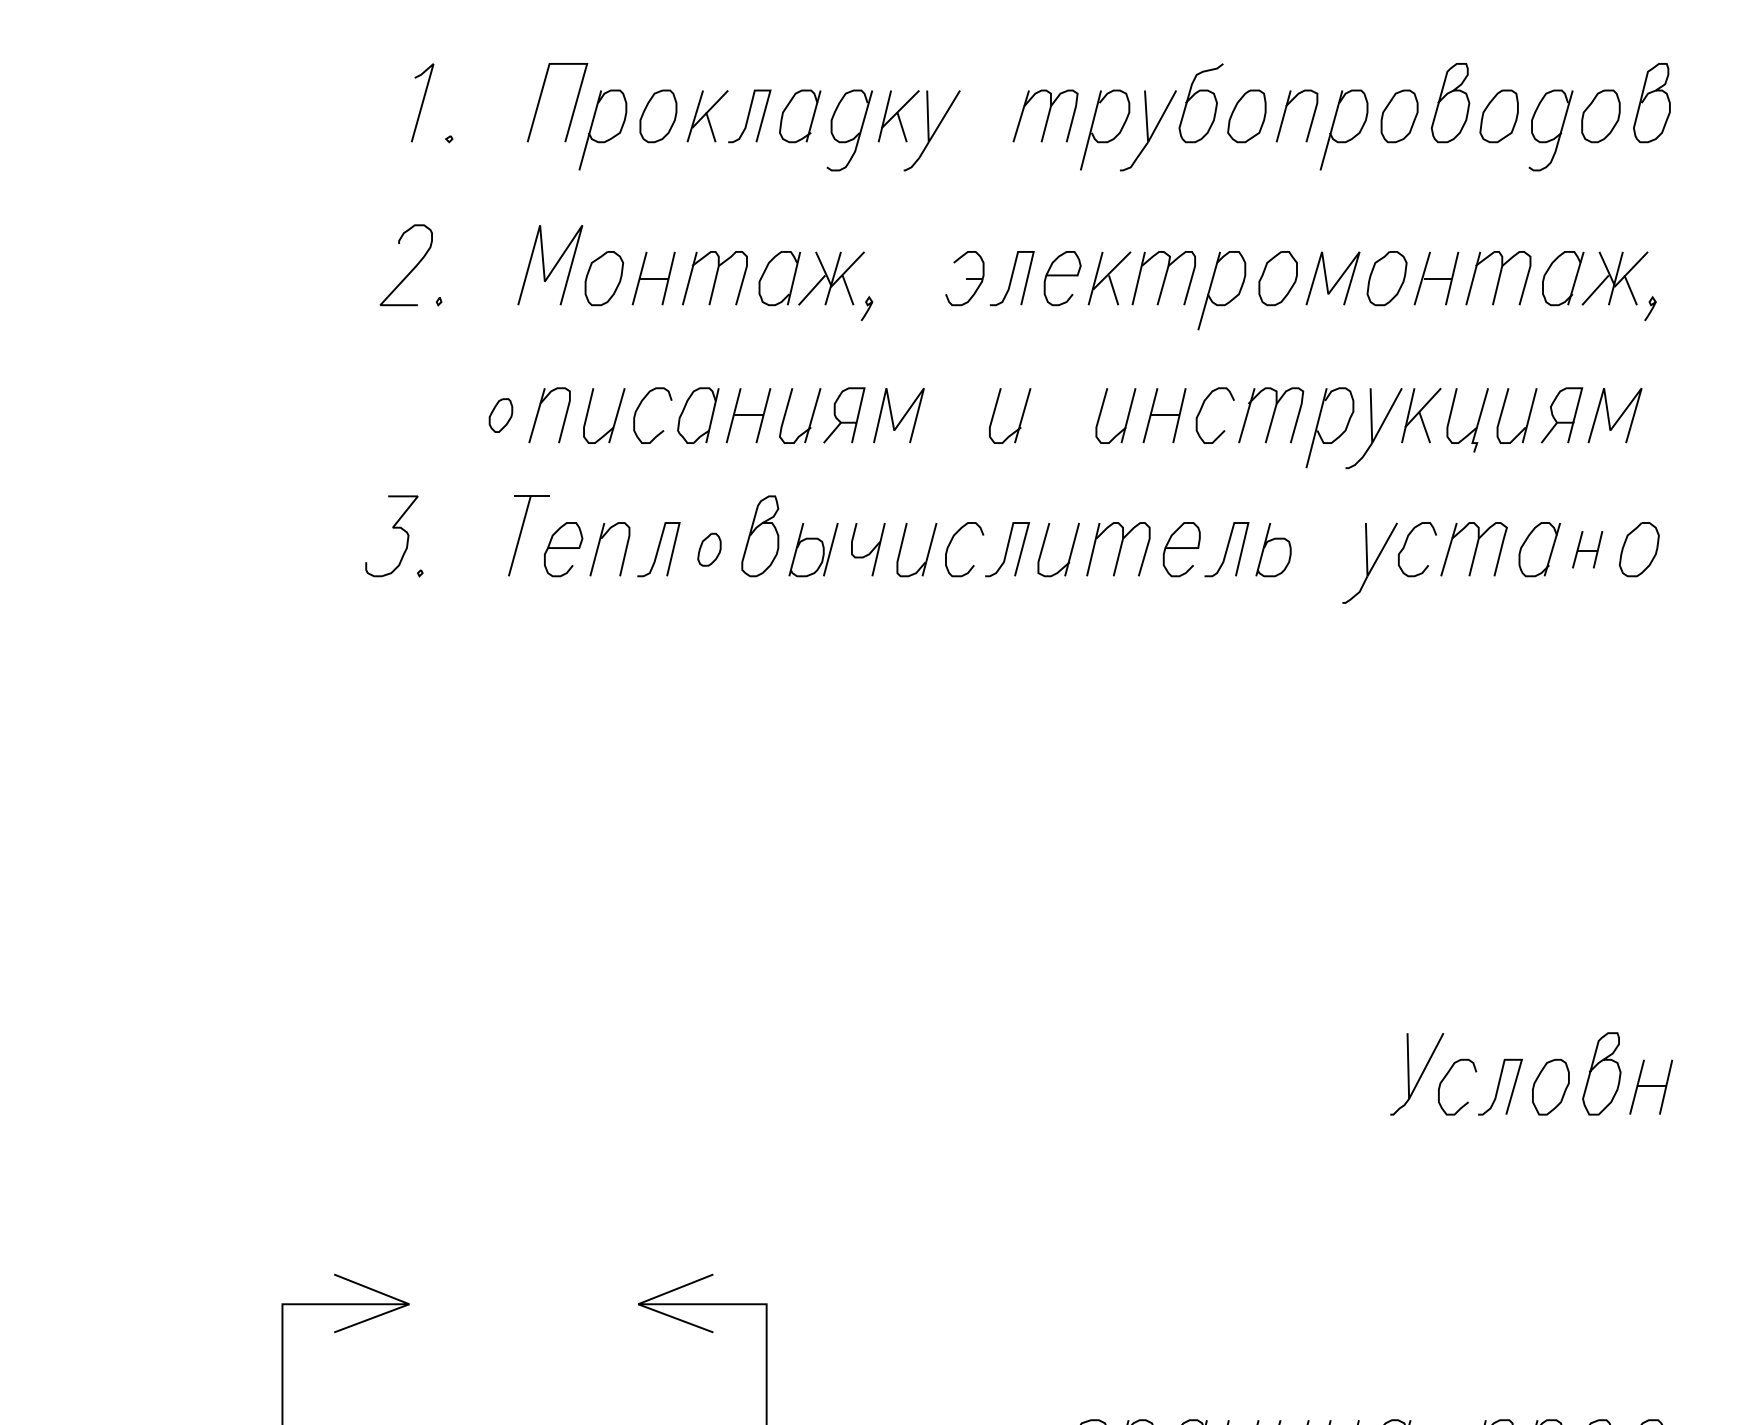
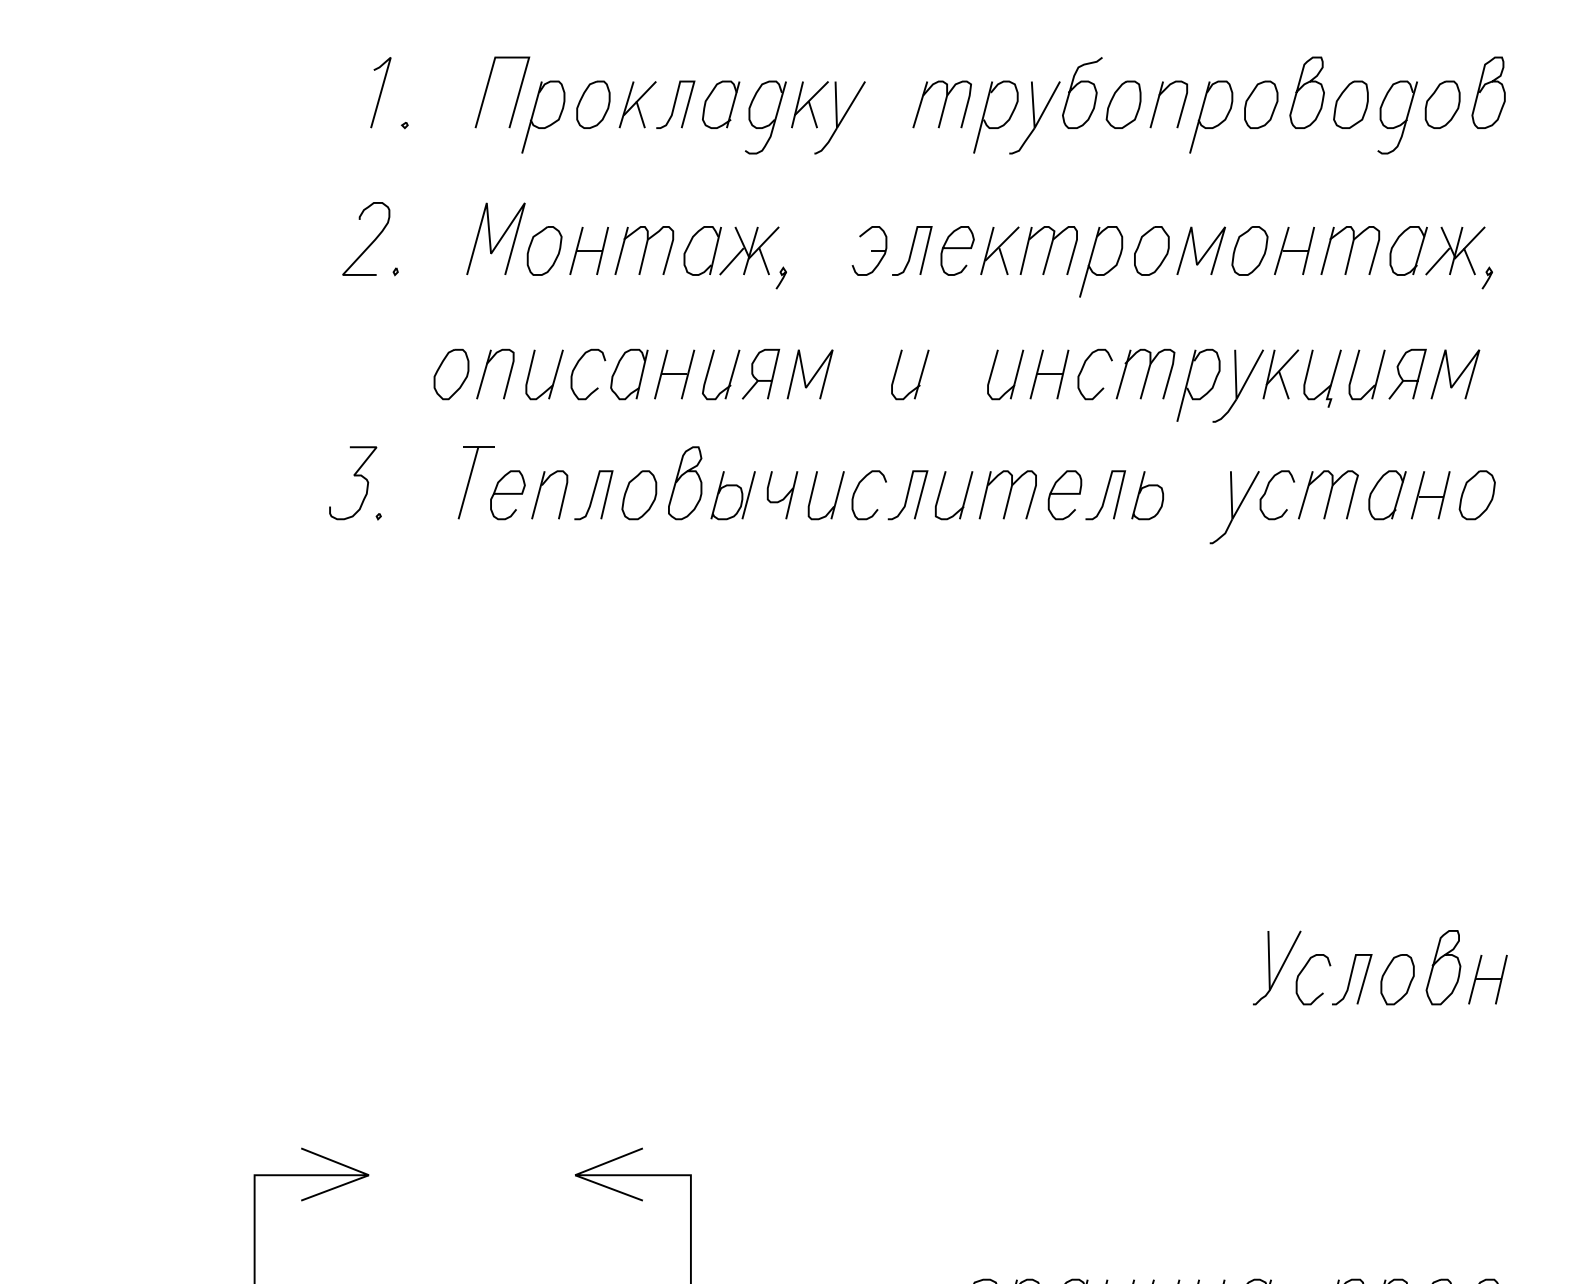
part: (500, 415) -> (451, 374), size x1.67
part: (709, 549) -> (639, 495), size x1.67
part: (1587, 549) -> (1430, 495), size x1.43

